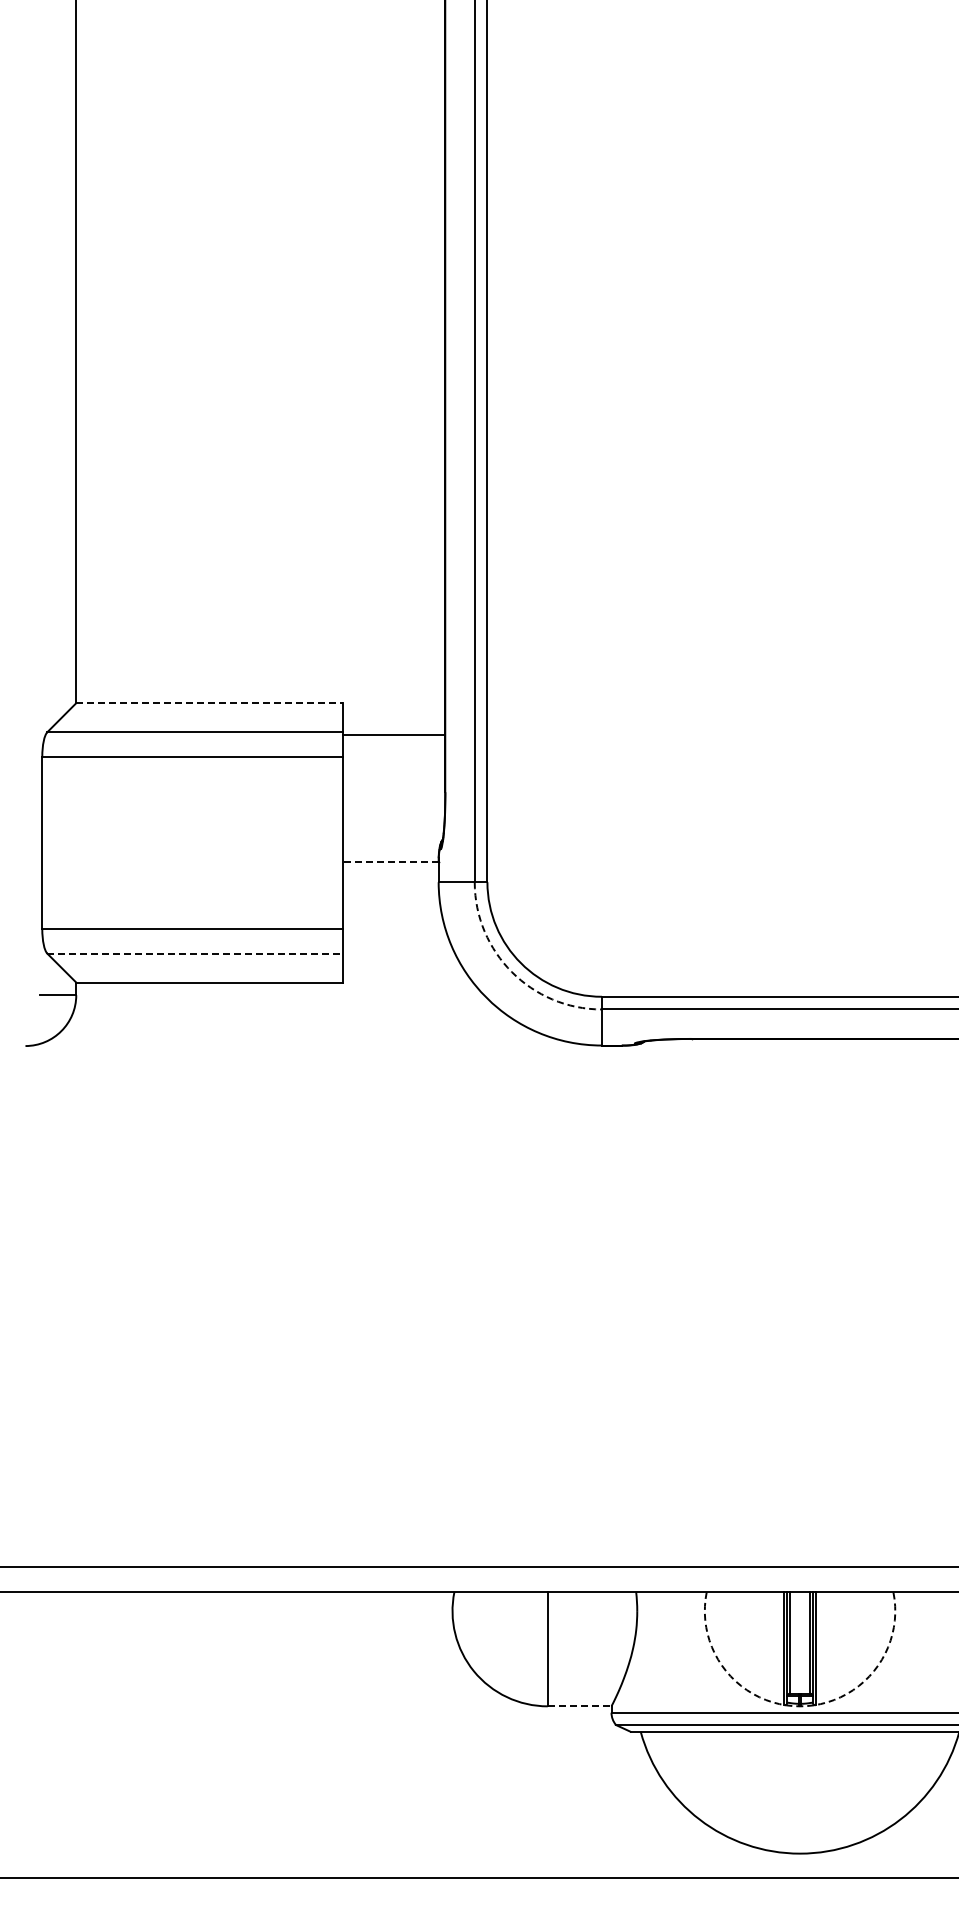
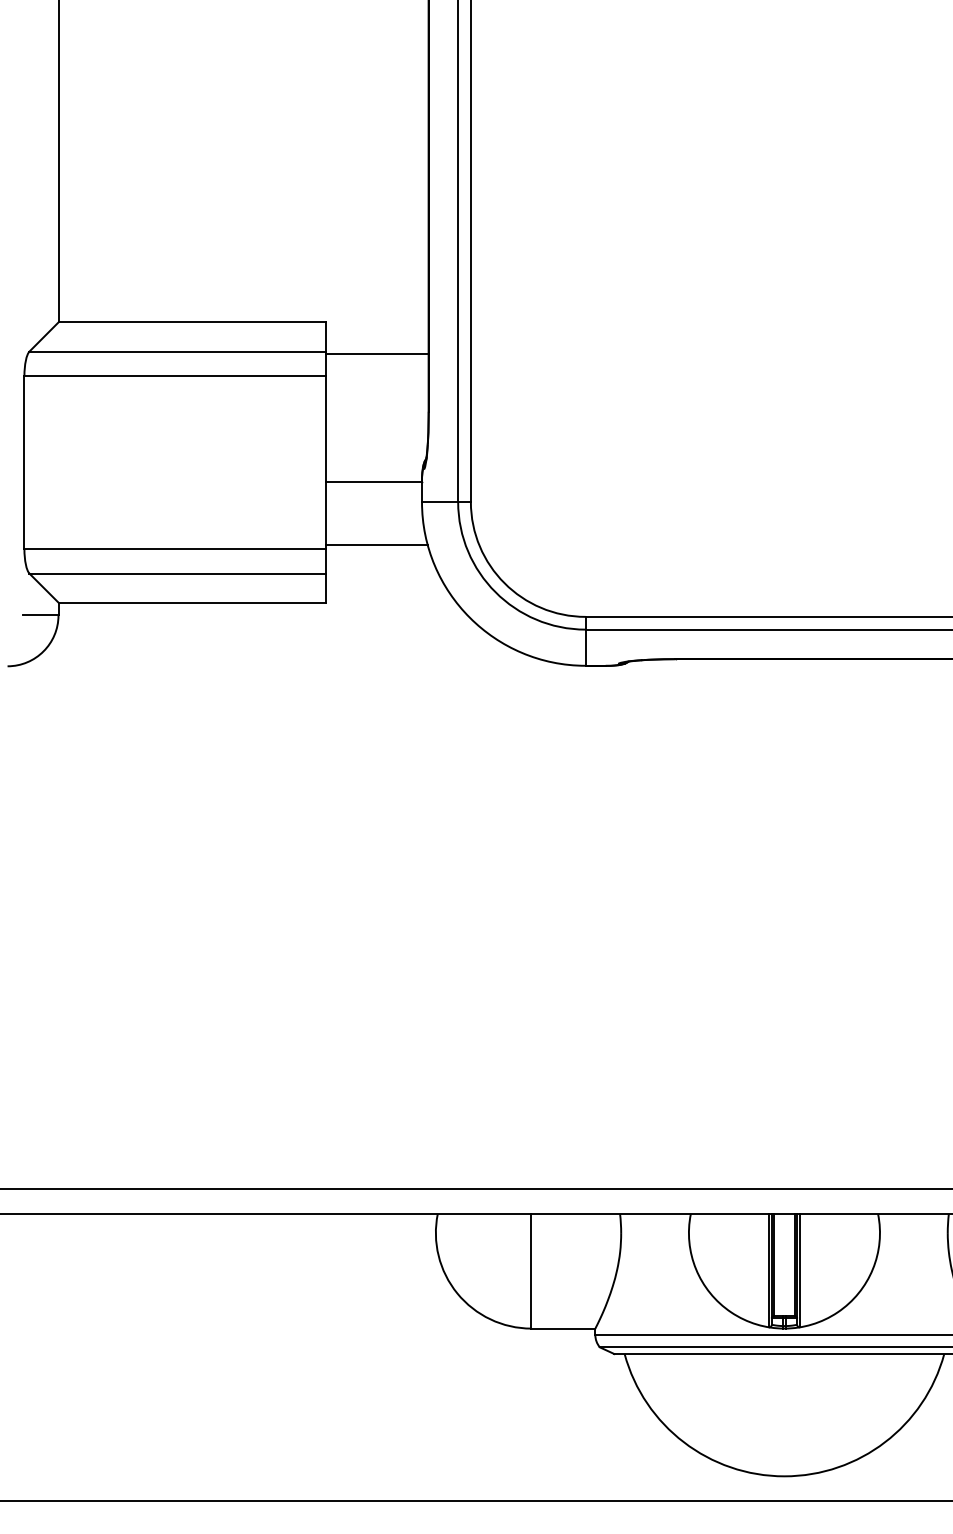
line: (210, 703) -> (193, 322), dashed -> solid
line: (390, 861) -> (373, 481), dashed -> solid
line: (393, 925) -> (376, 545), added
line: (195, 953) -> (178, 573), dashed -> solid
arc: (512, 972) -> (496, 592), dashed -> solid
line: (579, 1706) -> (563, 1328), dashed -> solid
arc: (800, 1706) -> (784, 1328), dashed -> solid

